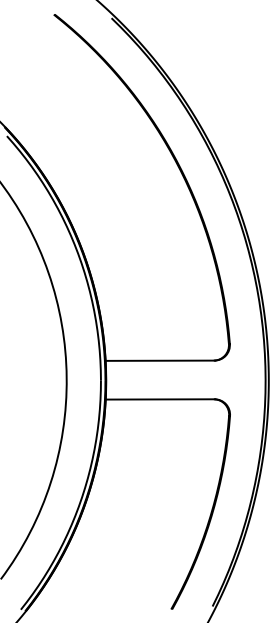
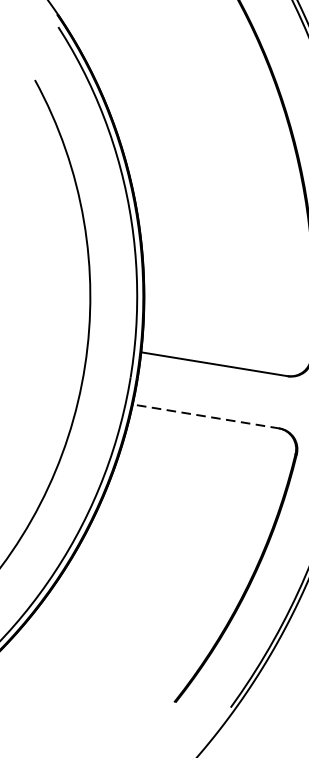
line: (160, 399) -> (206, 416), solid -> dashed

